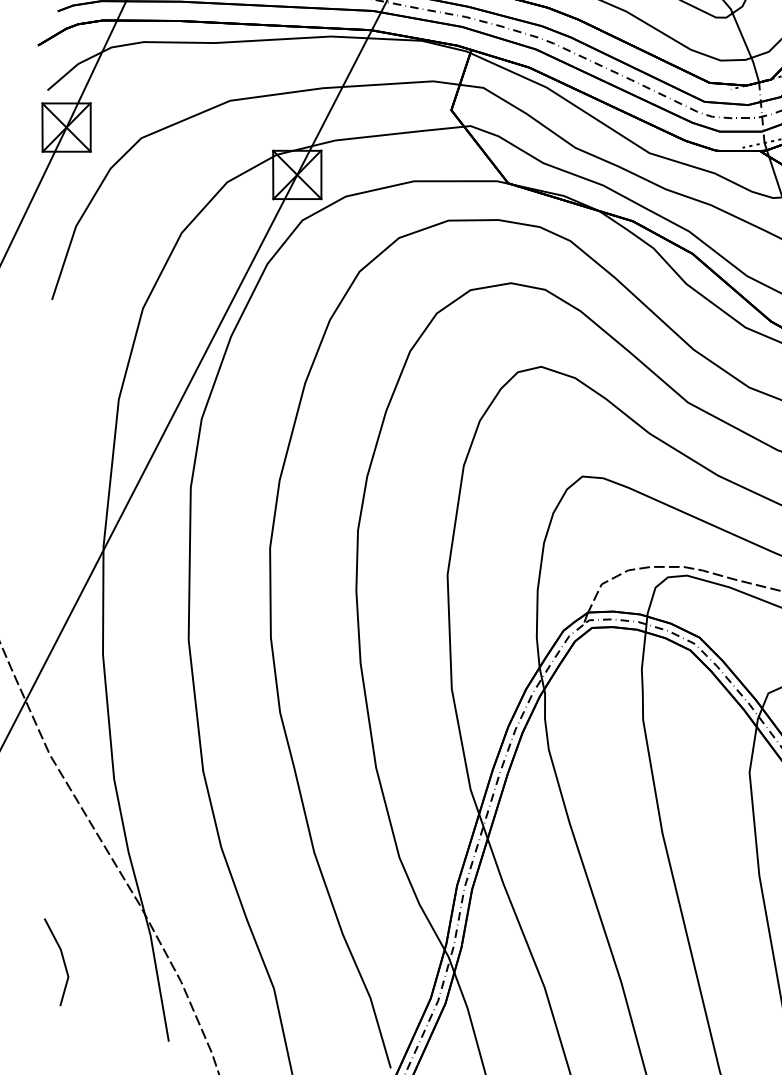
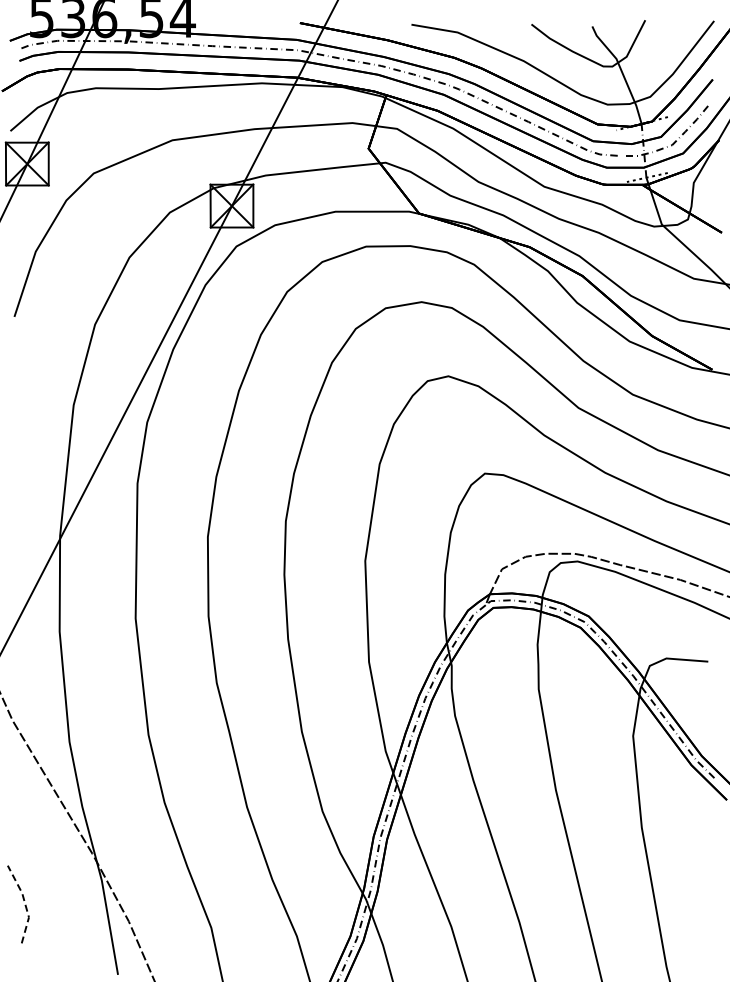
line: (63, 960) -> (24, 902), solid -> dashed

